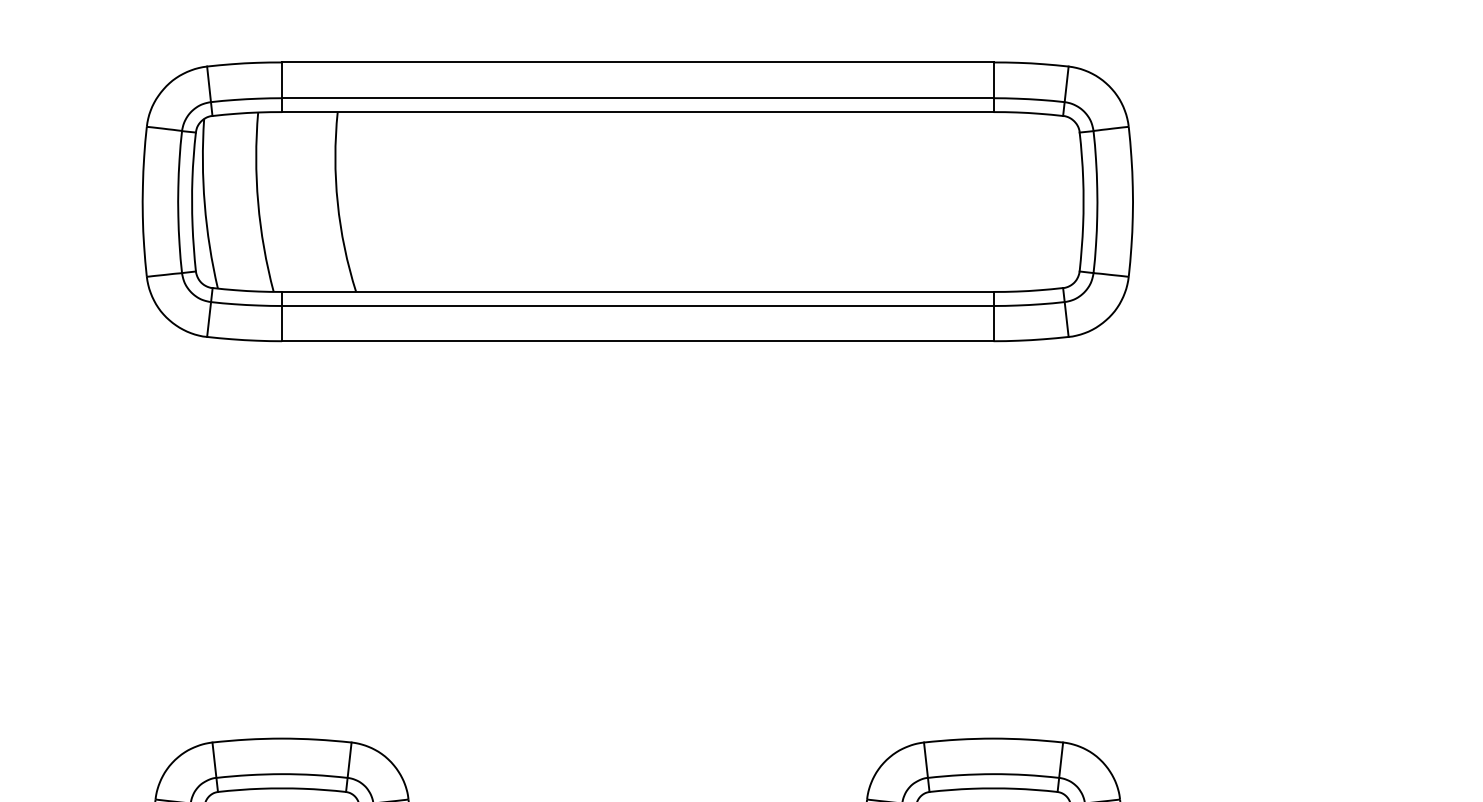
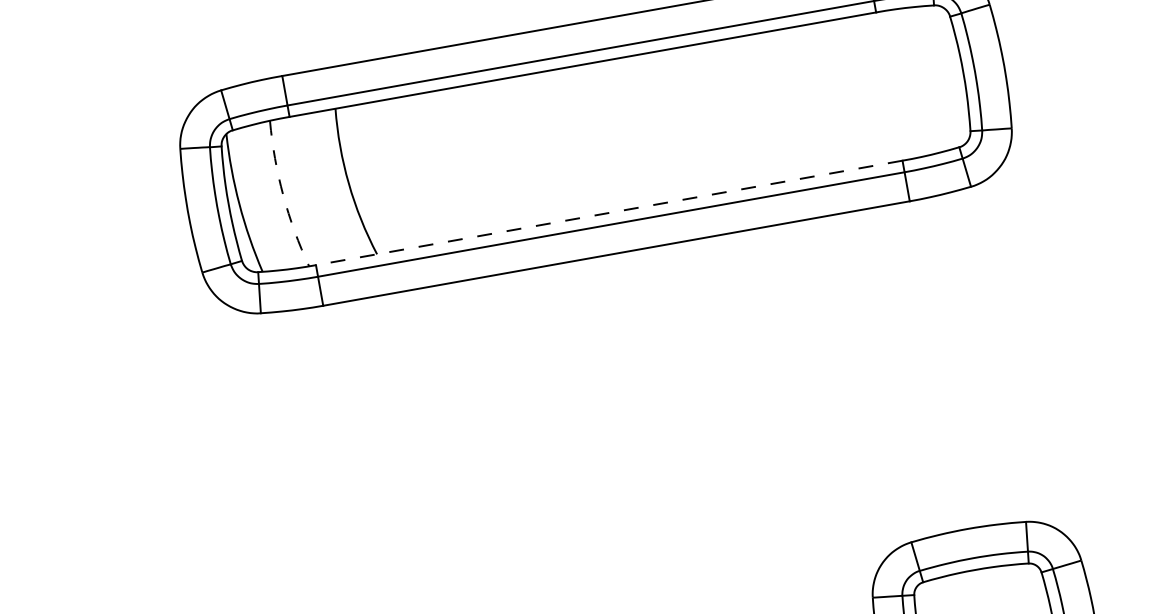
arc: (258, 202) -> (283, 194), solid -> dashed
line: (637, 291) -> (608, 212), solid -> dashed

